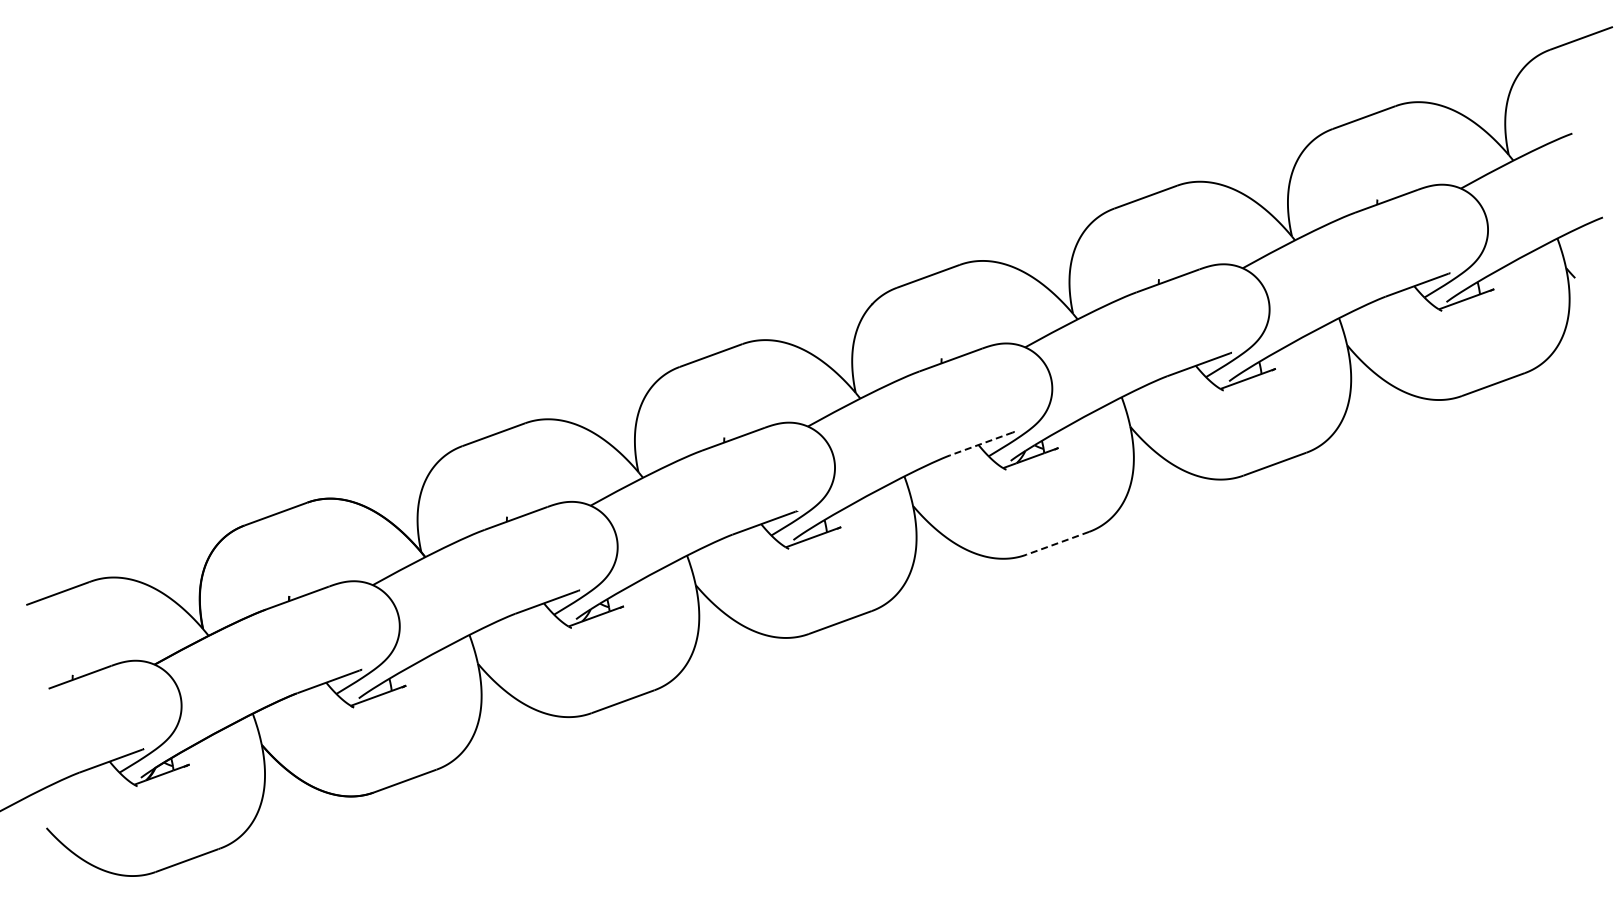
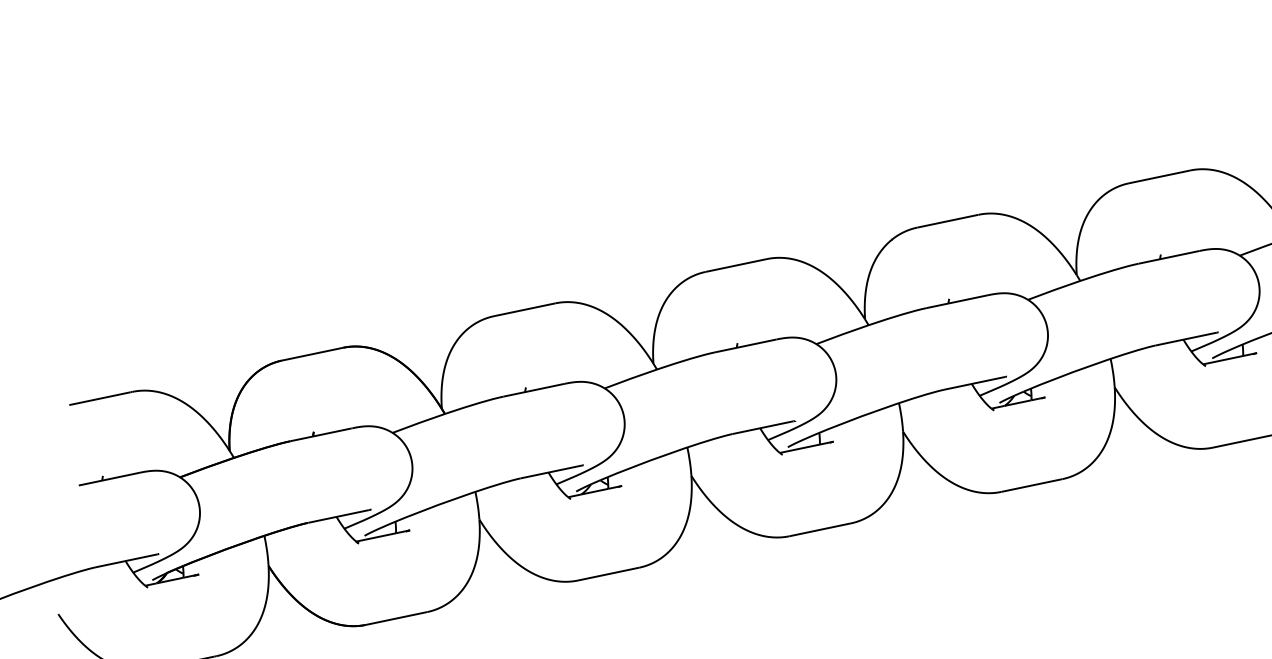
line: (980, 444) -> (973, 383), dashed -> solid
line: (1057, 543) -> (1031, 485), dashed -> solid

